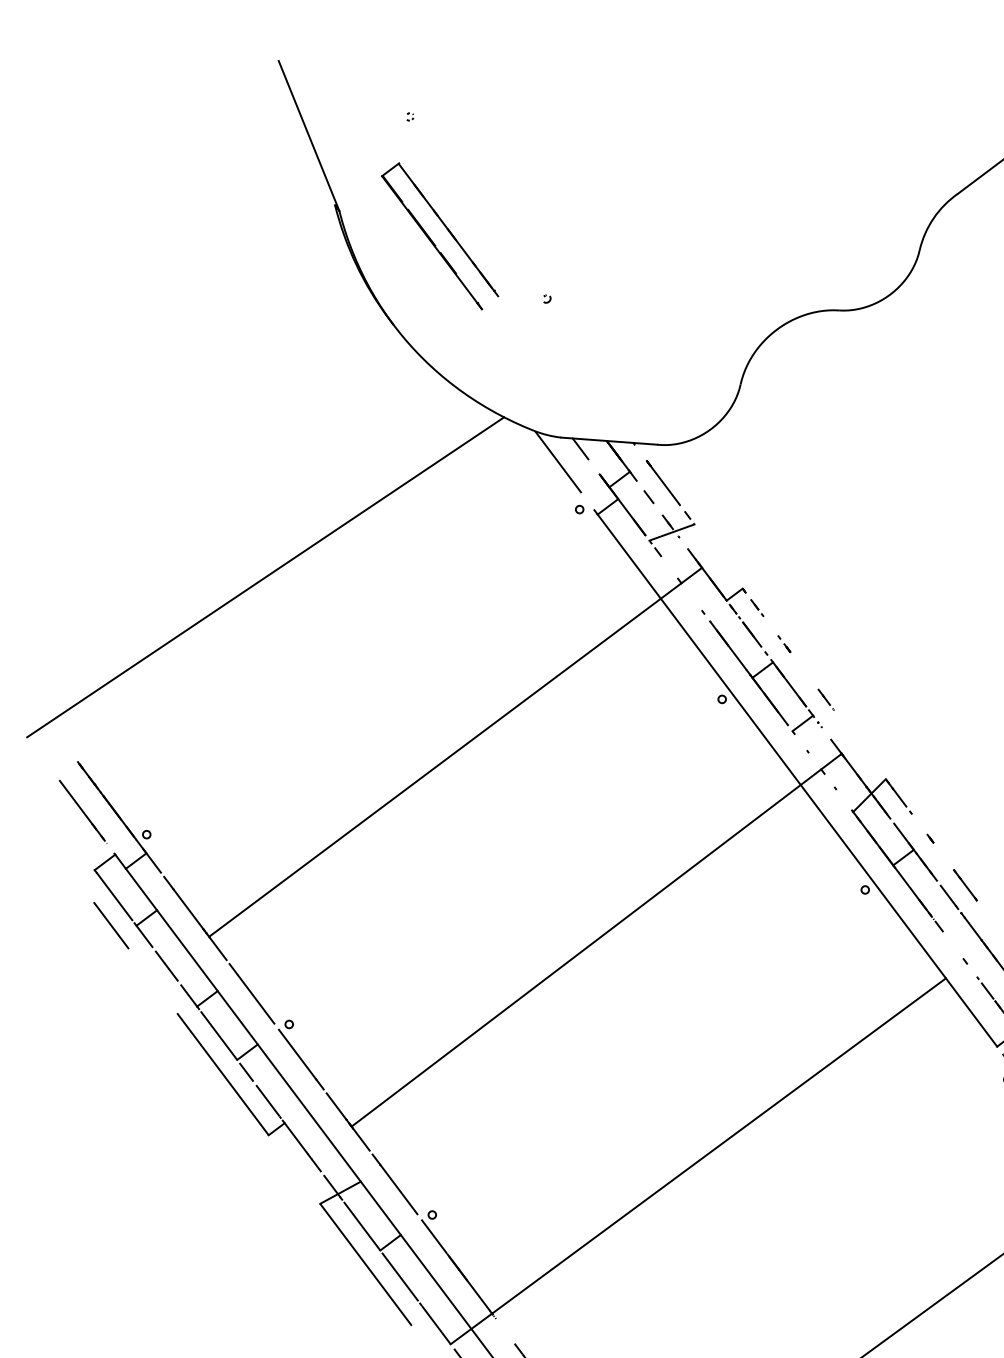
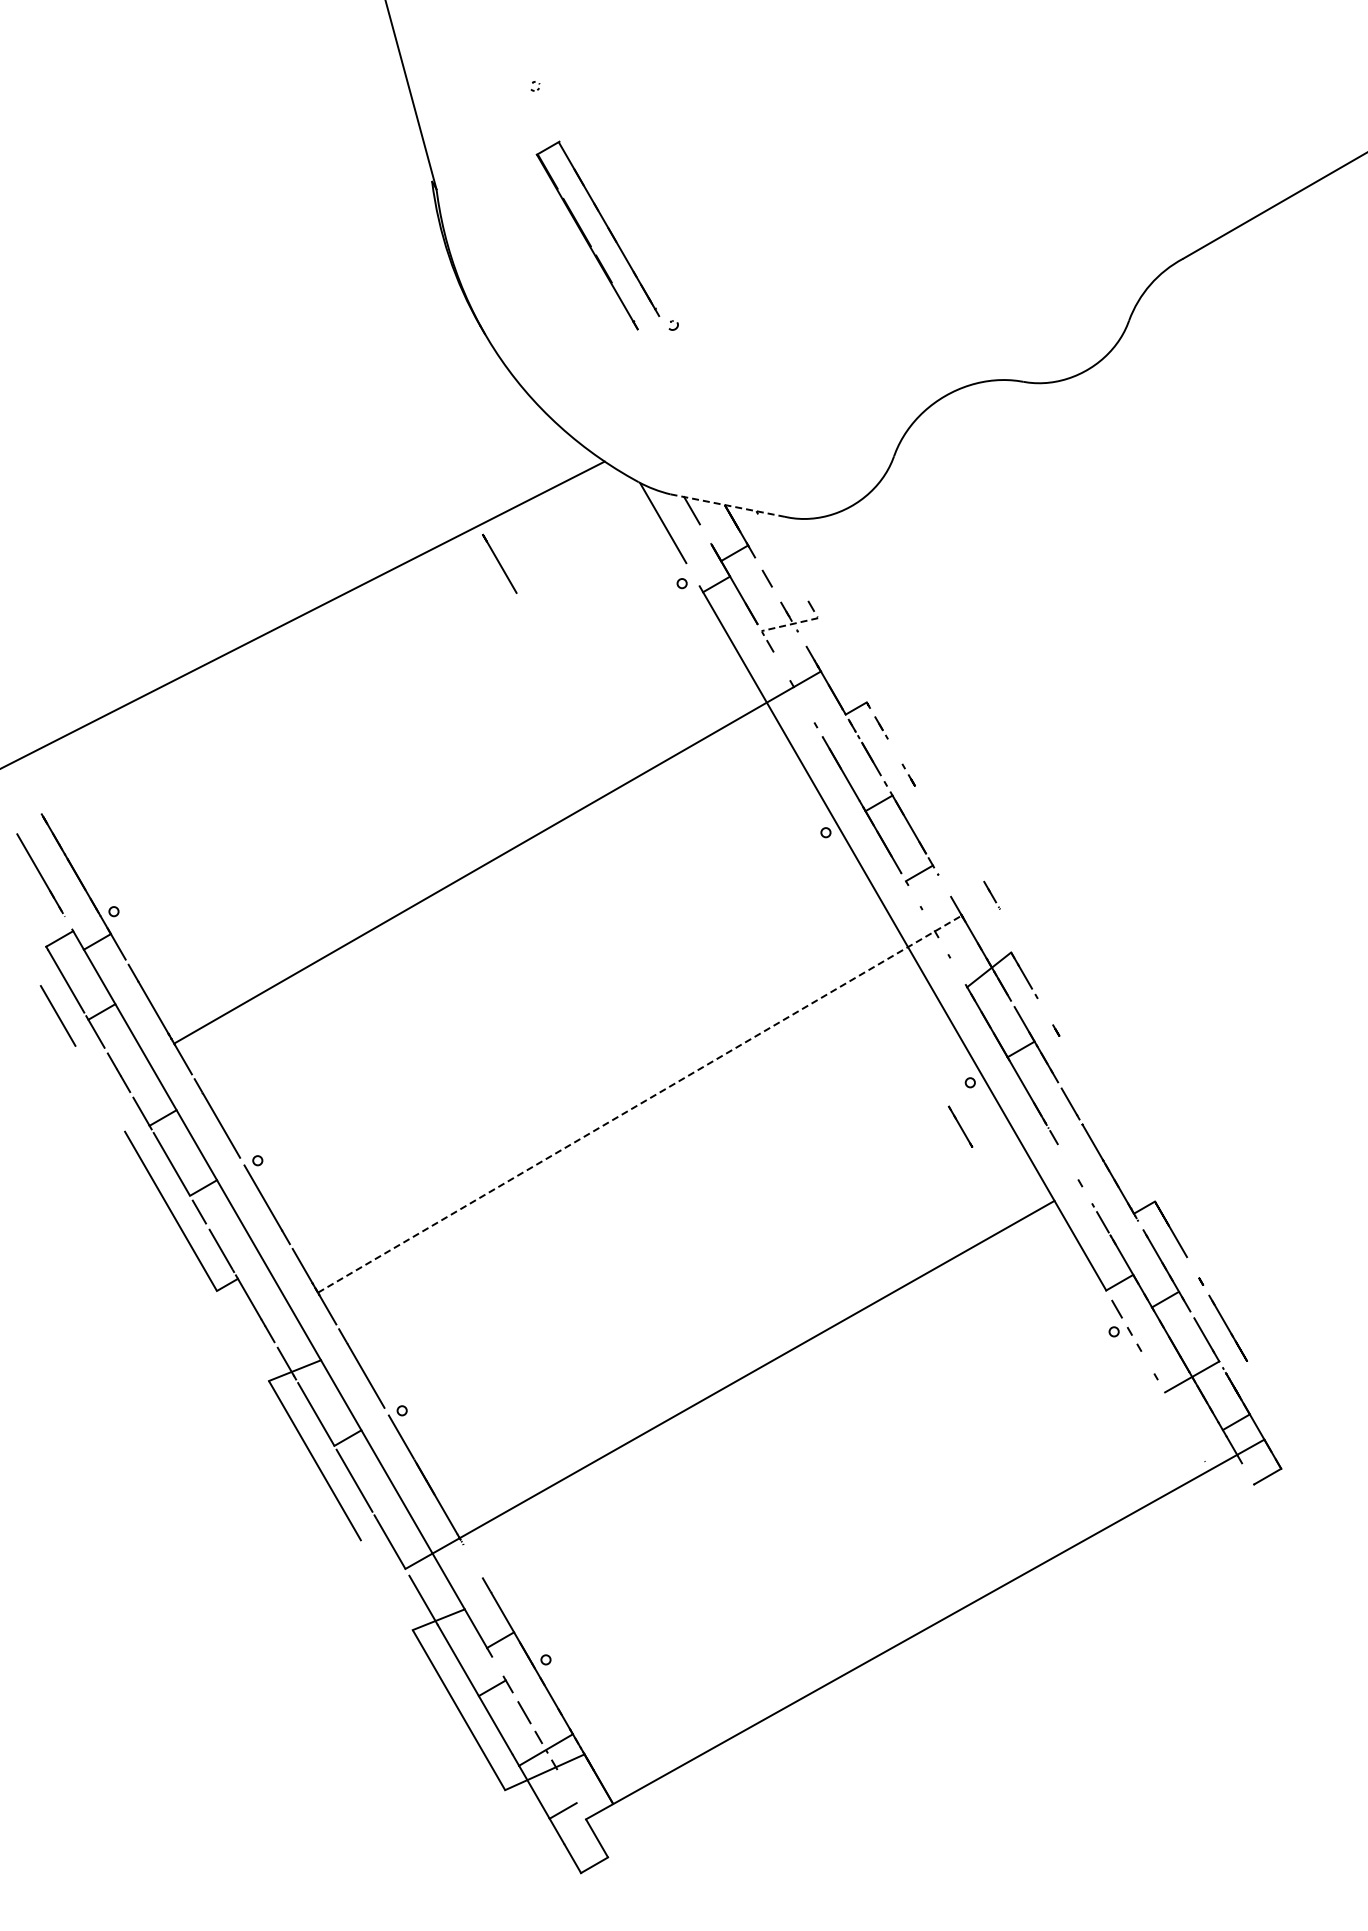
part: (433, 242) -> (589, 241), moved
line: (609, 441) -> (728, 505), solid -> dashed
line: (663, 482) -> (499, 563), moved
line: (671, 532) -> (789, 624), solid -> dashed
line: (825, 699) -> (991, 894), moved
line: (965, 885) -> (960, 1126), moved
line: (597, 939) -> (640, 1103), solid -> dashed

